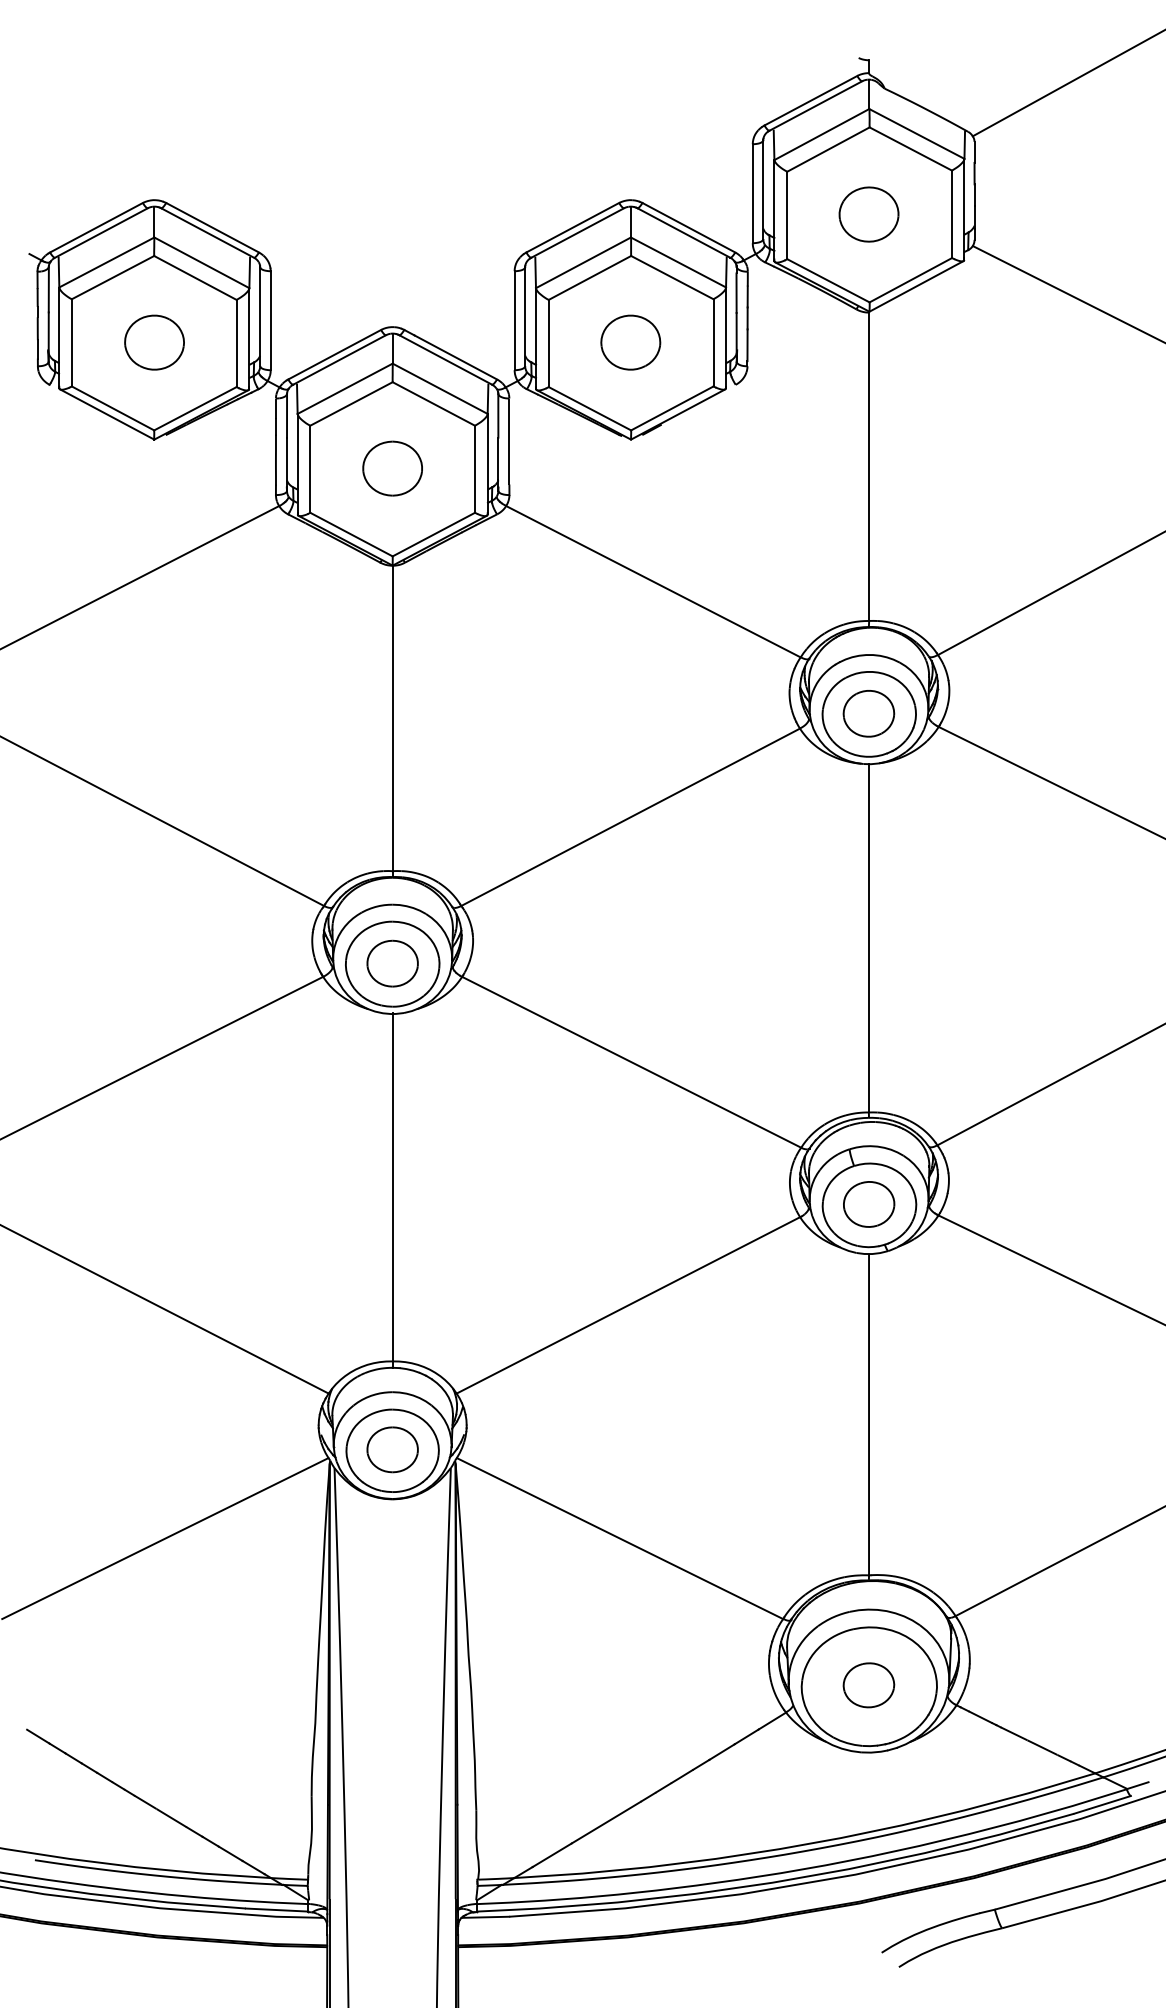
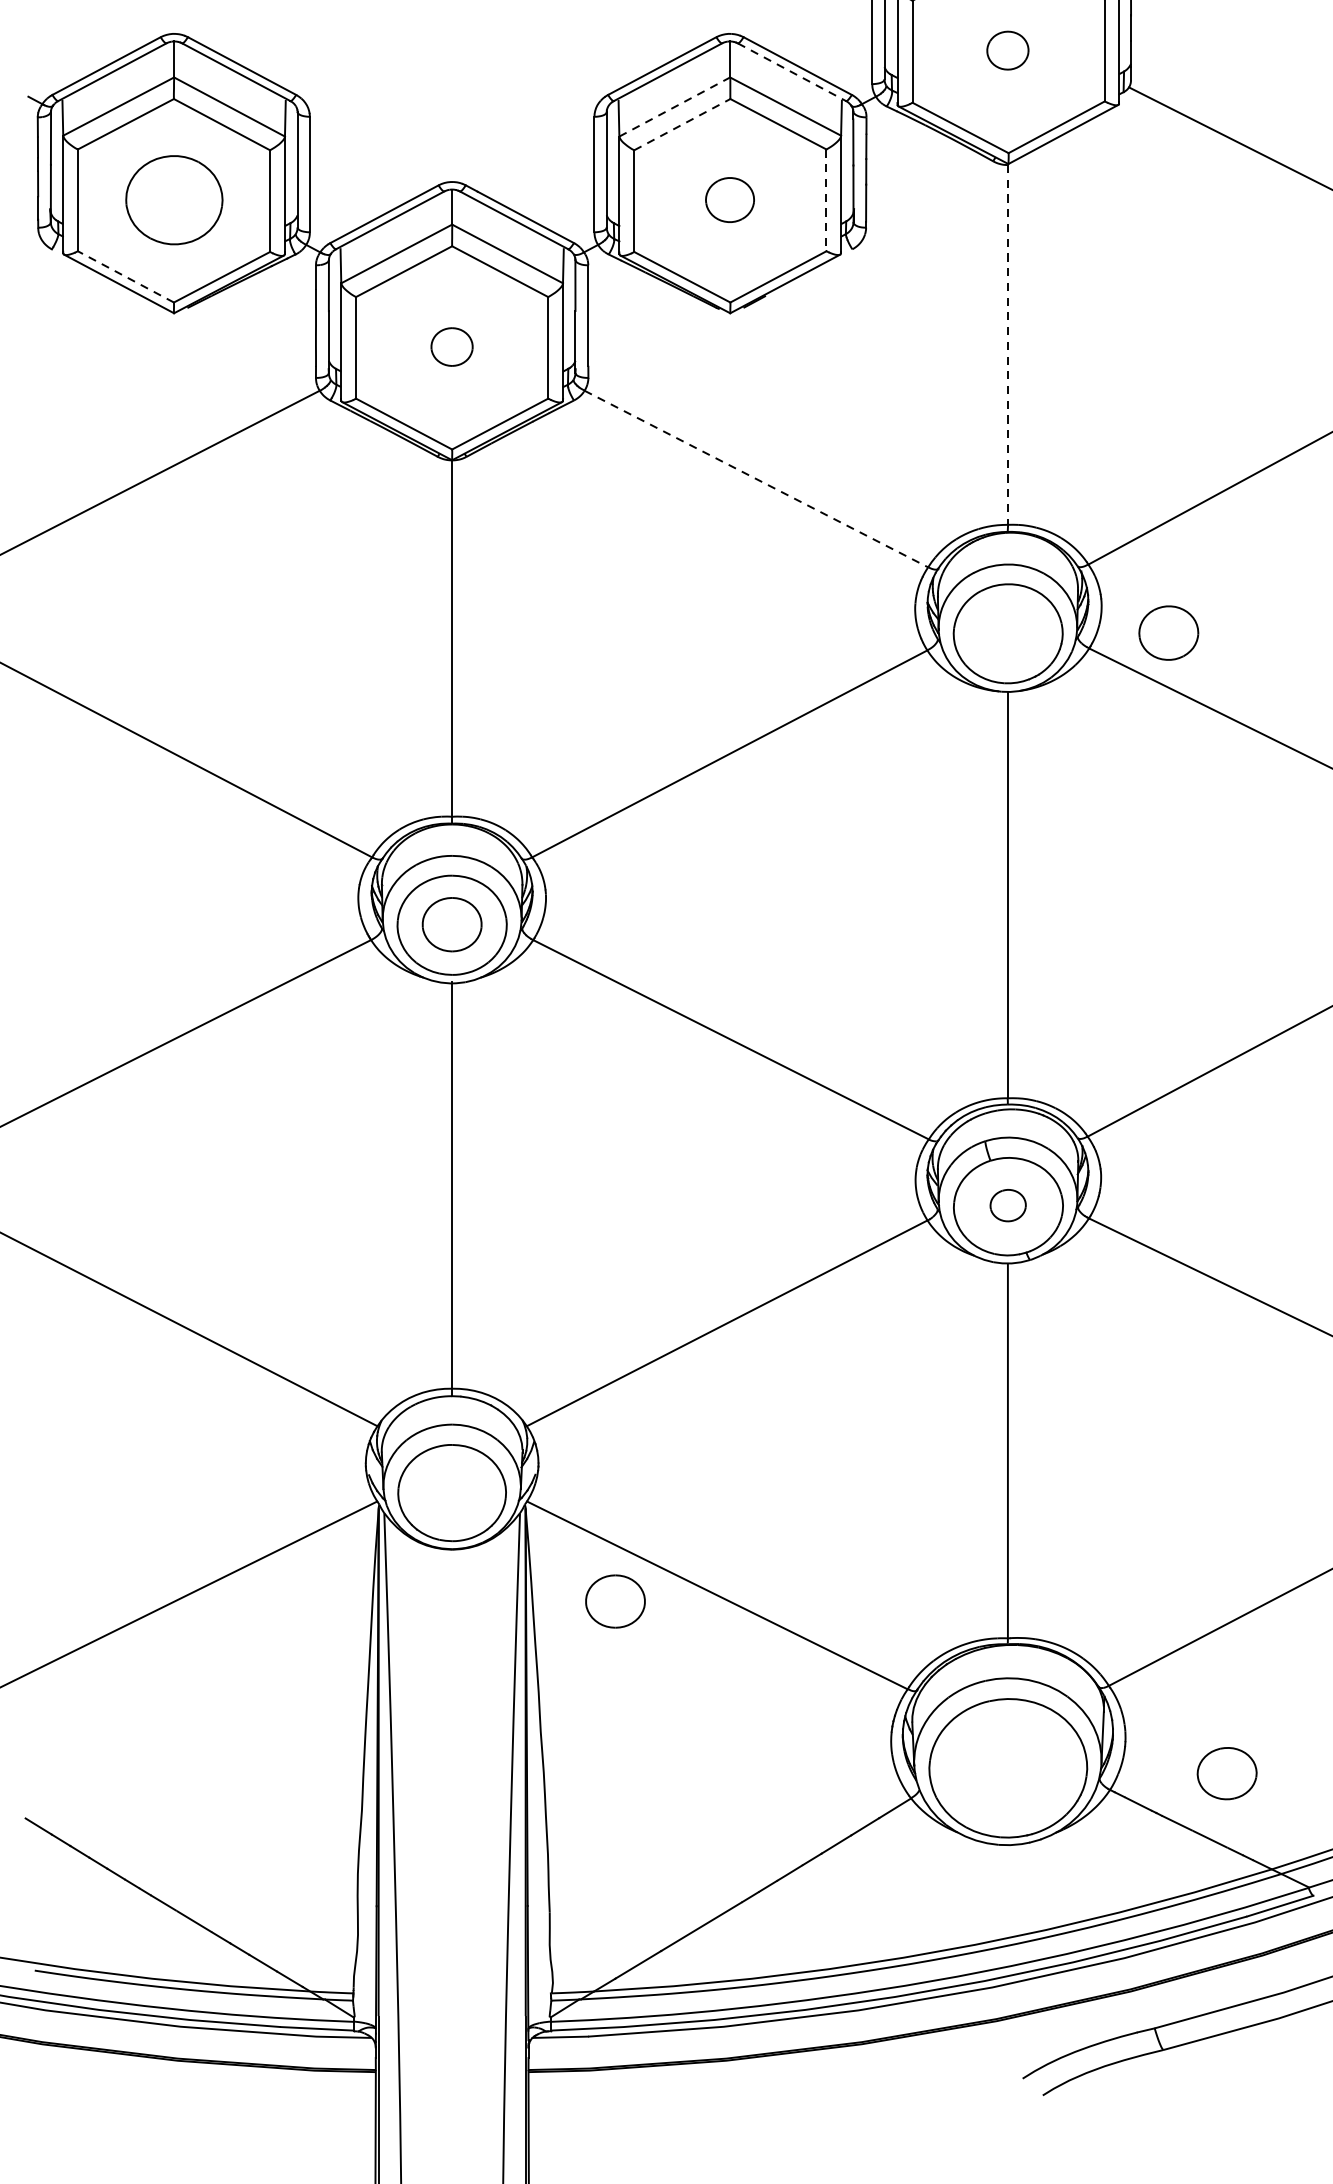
part: (868, 214) -> (1007, 50), size x0.6
line: (683, 233) -> (791, 72), solid -> dashed
line: (583, 262) -> (674, 106), solid -> dashed
line: (589, 277) -> (681, 124), solid -> dashed
part: (154, 342) -> (174, 199), size x1.4
part: (630, 342) -> (729, 199), size x0.7
line: (713, 342) -> (826, 199), solid -> dashed
line: (113, 408) -> (126, 276), solid -> dashed
line: (869, 467) -> (1008, 345), solid -> dashed
part: (392, 468) -> (451, 346), size x0.6
line: (653, 581) -> (756, 478), solid -> dashed
part: (868, 713) -> (1168, 632), moved
part: (869, 1204) -> (1008, 1205), size x0.6
part: (392, 1449) -> (615, 1601), moved
part: (868, 1685) -> (1226, 1773), moved

